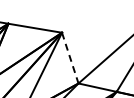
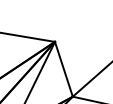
line: (70, 58) -> (64, 69), dashed -> solid

